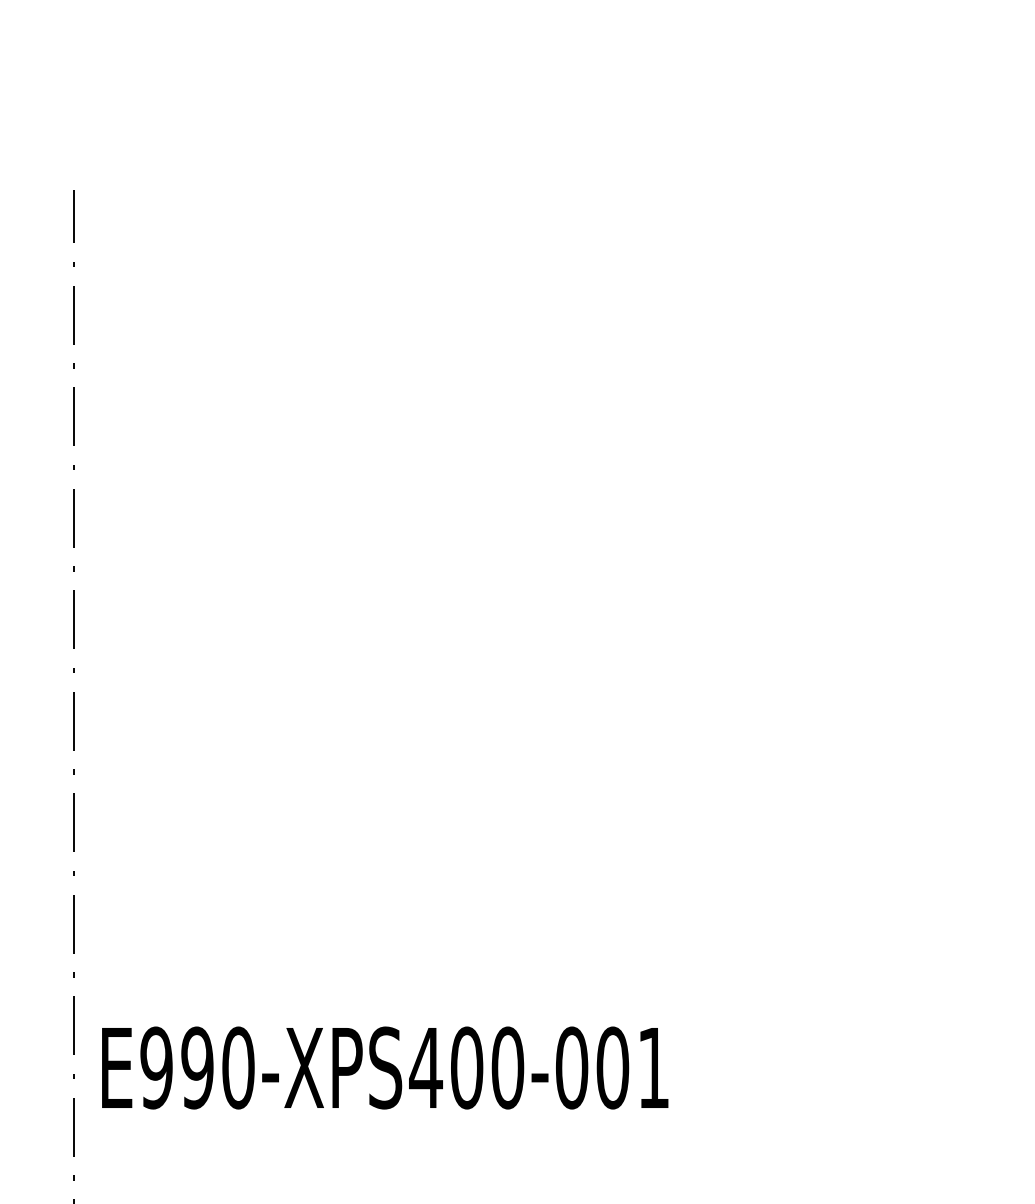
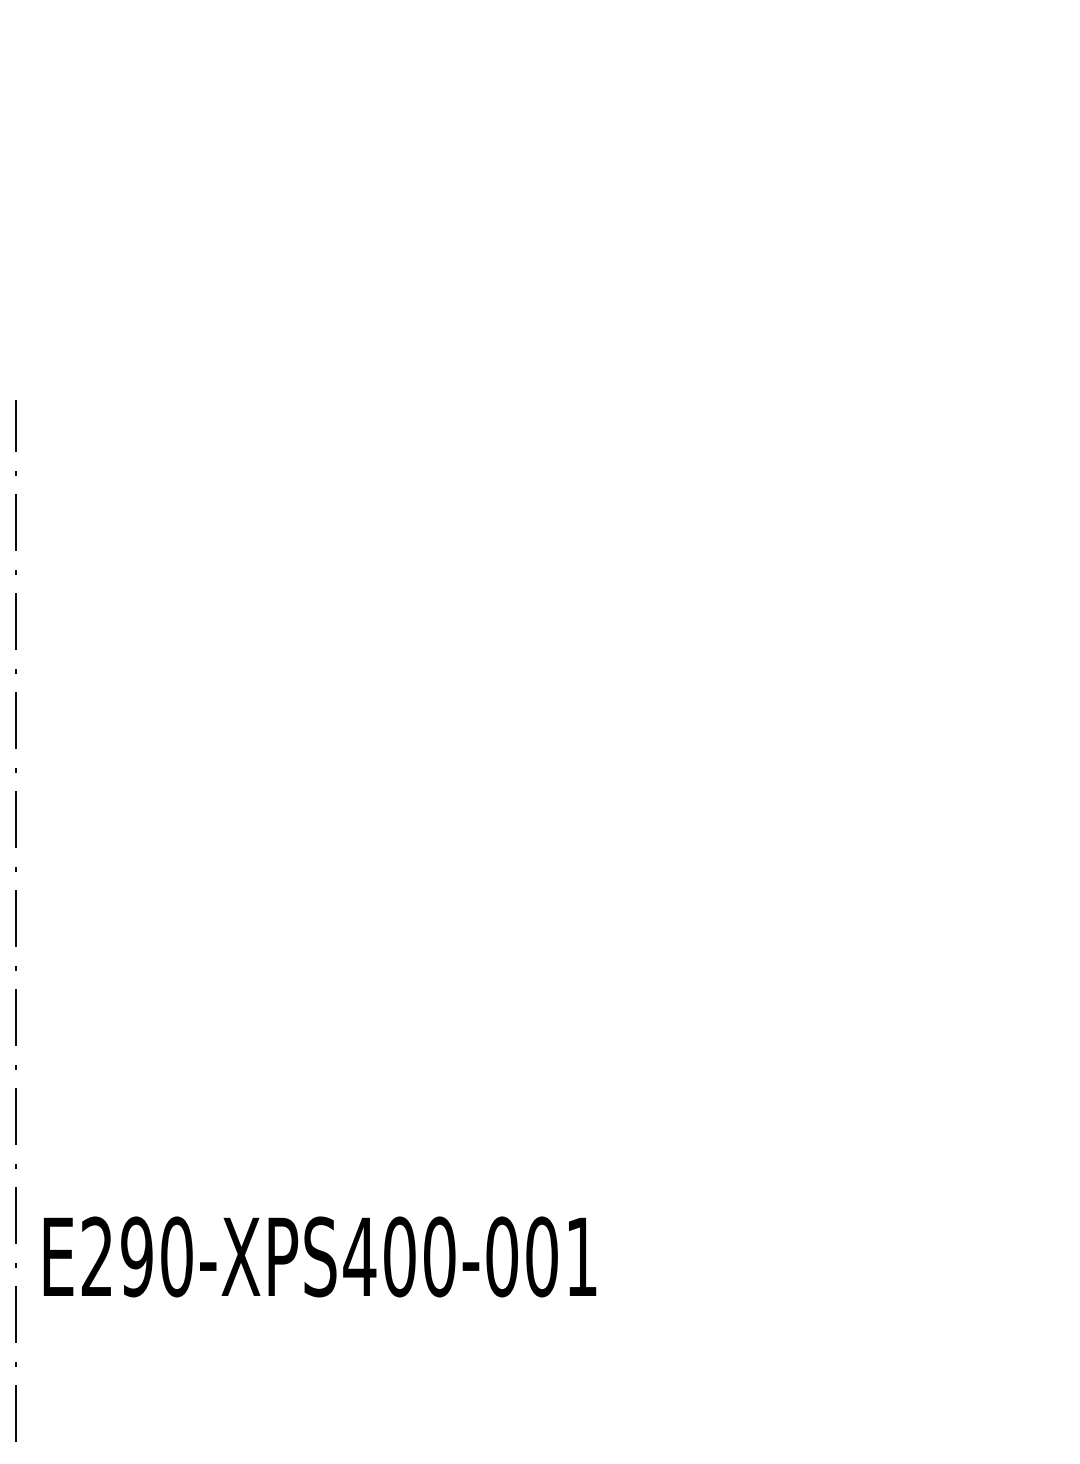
text: (156, 1067) -> (96, 1256), E990-XPS400-001 -> E290-XPS400-001

